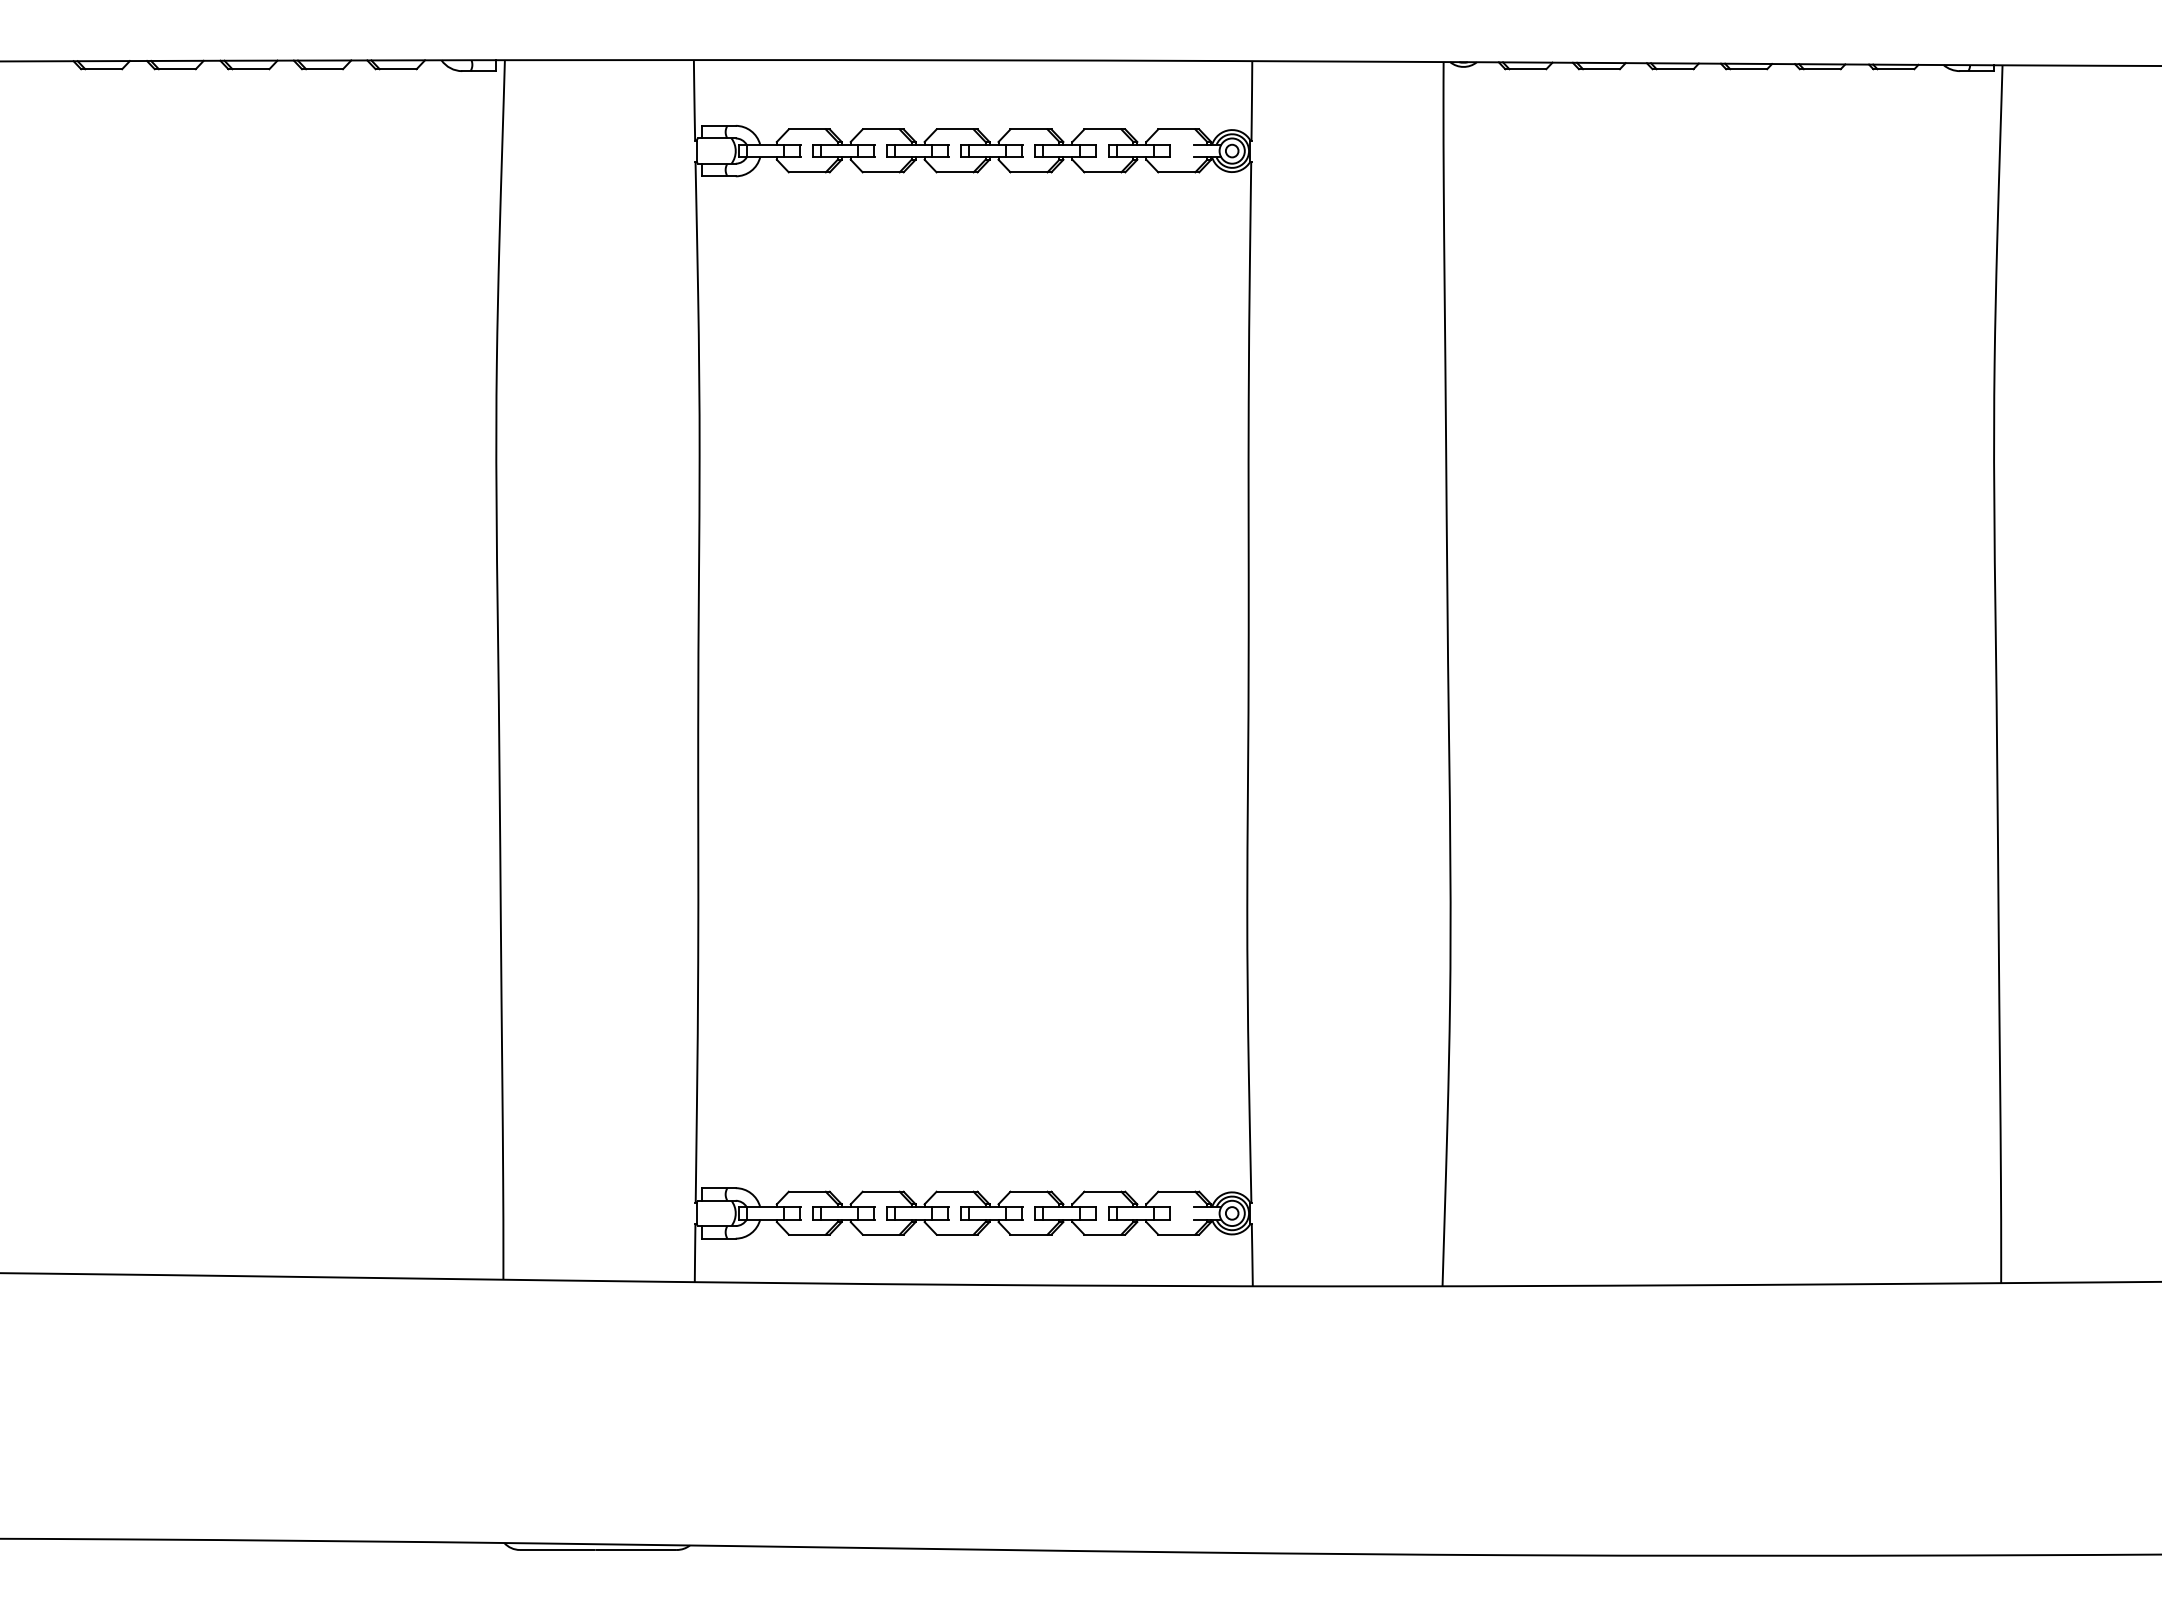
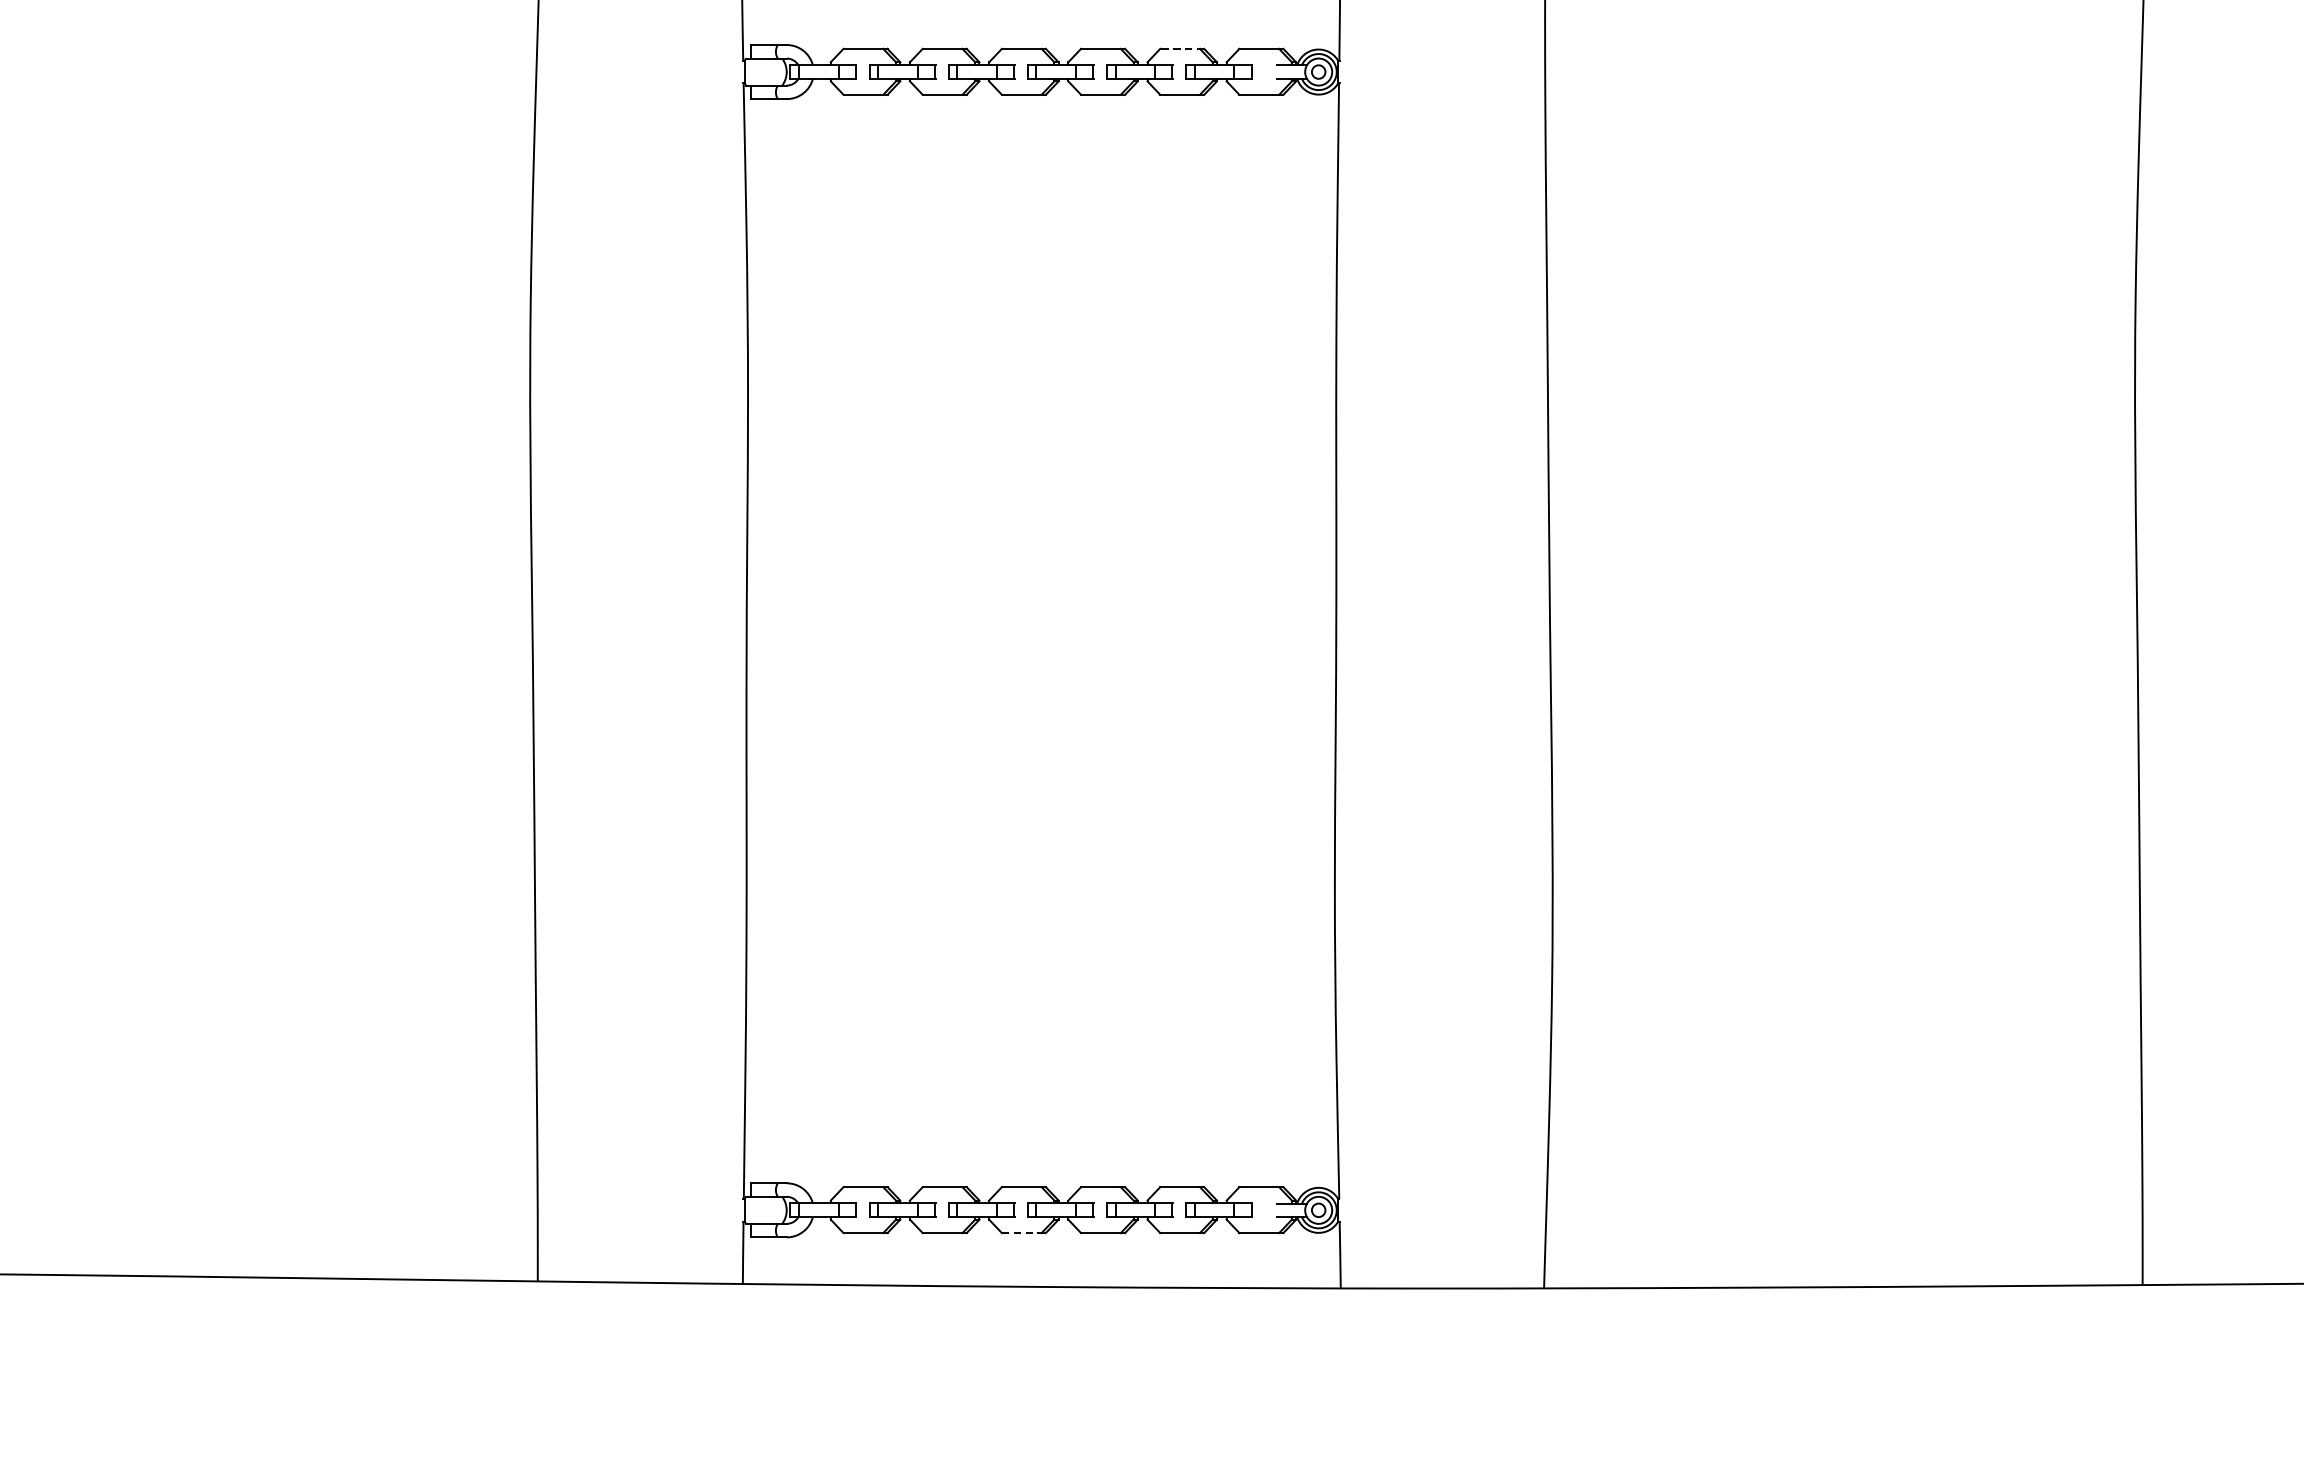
line: (1104, 129) -> (1181, 48), solid -> dashed
line: (957, 1234) -> (1024, 1232), solid -> dashed

